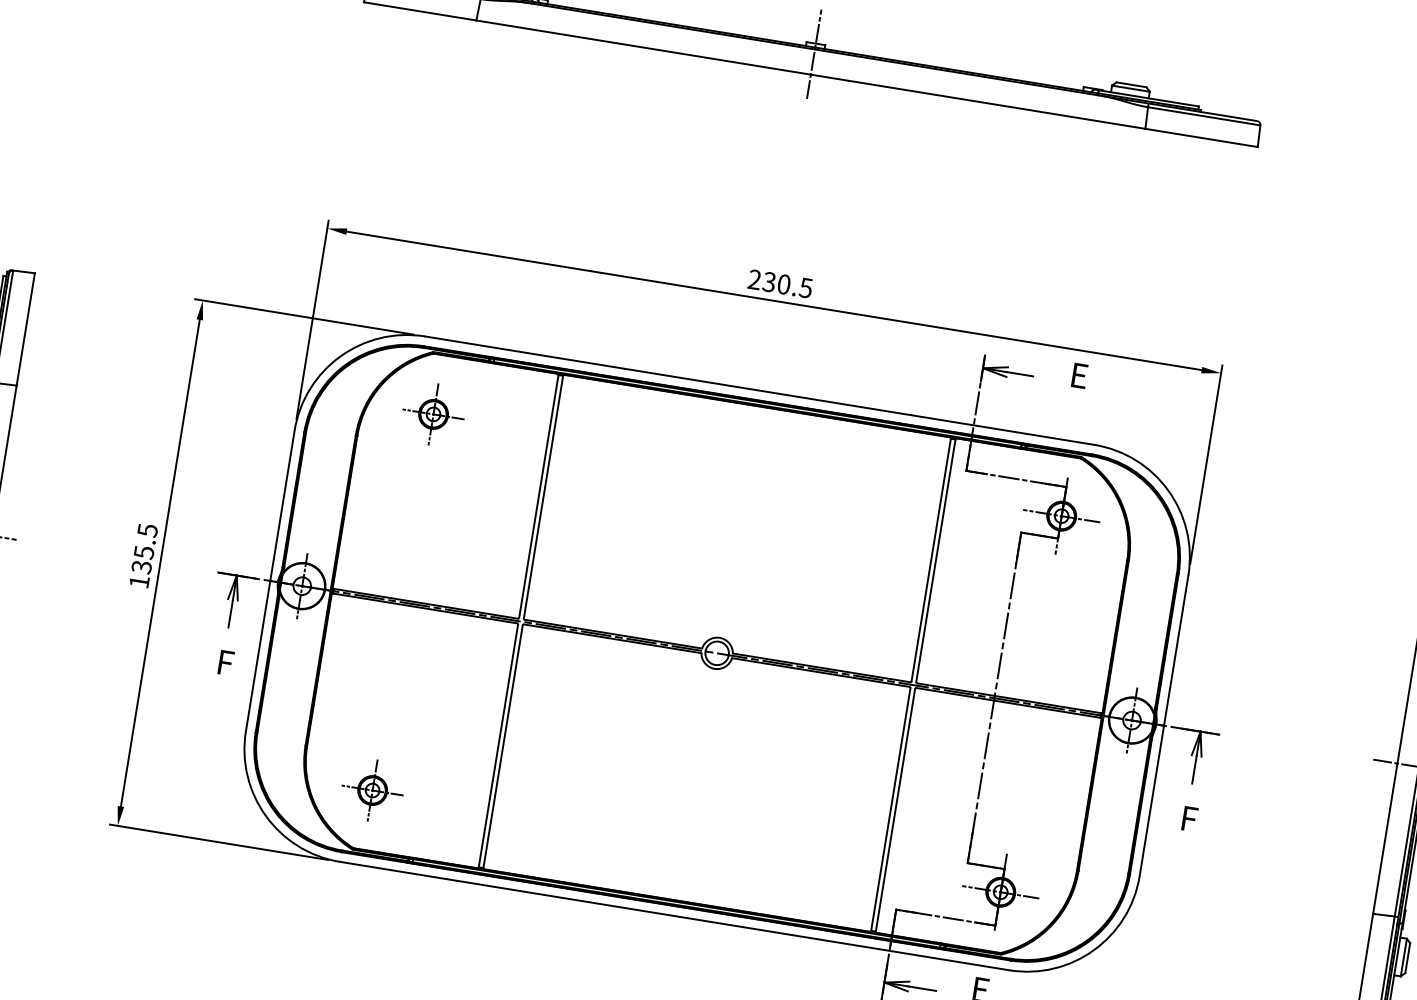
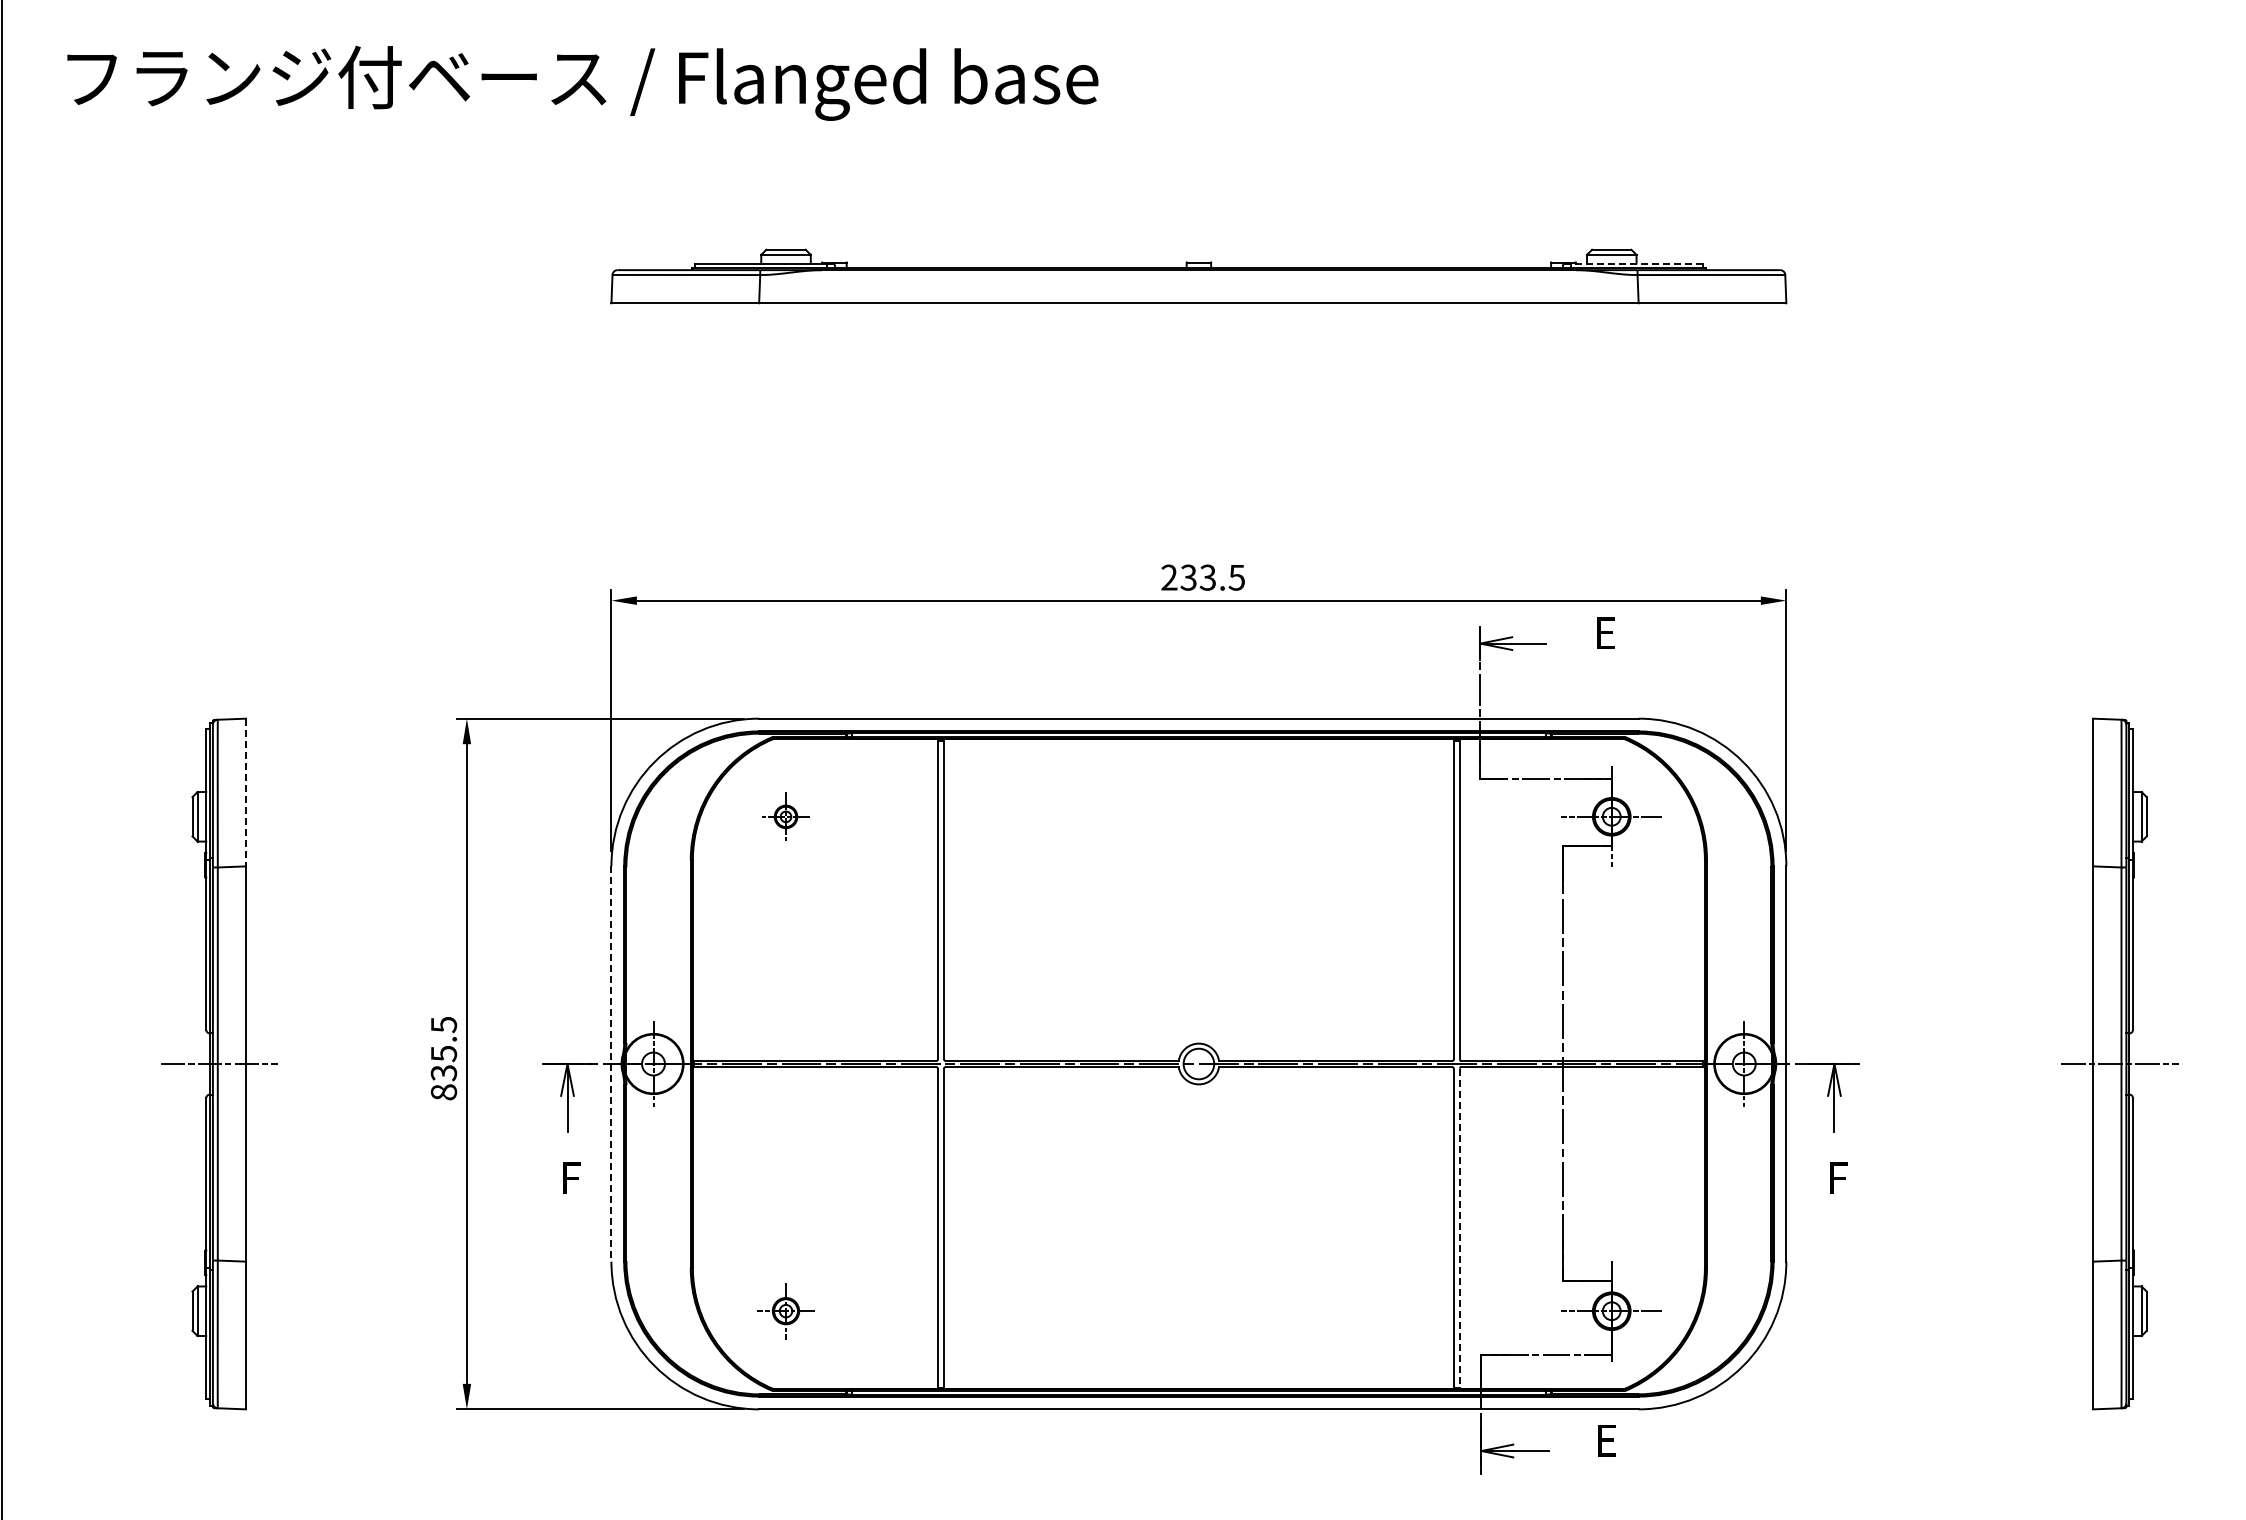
line: (813, 54) -> (1198, 276), removed
line: (1148, 98) -> (1636, 263), solid -> dashed
text: (783, 284) -> (1207, 577), 230.5 -> 233.5
line: (26, 329) -> (246, 792), solid -> dashed
part: (433, 414) -> (785, 816), size x0.6
text: (139, 581) -> (443, 1092), 135.5 -> 835.5
line: (270, 581) -> (611, 1064), solid -> dashed
part: (372, 789) -> (785, 1310), size x0.7
line: (895, 810) -> (1459, 1228), solid -> dashed

